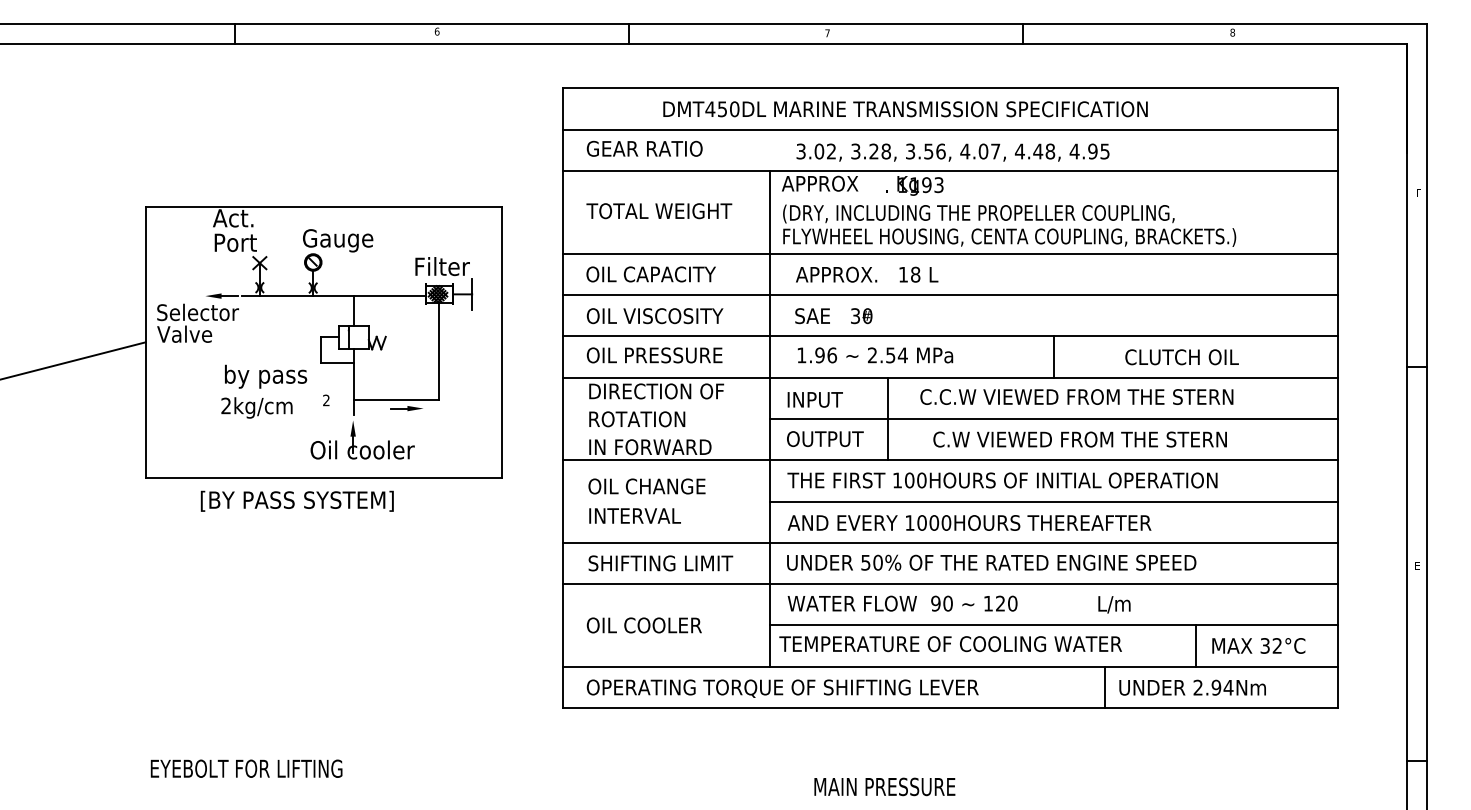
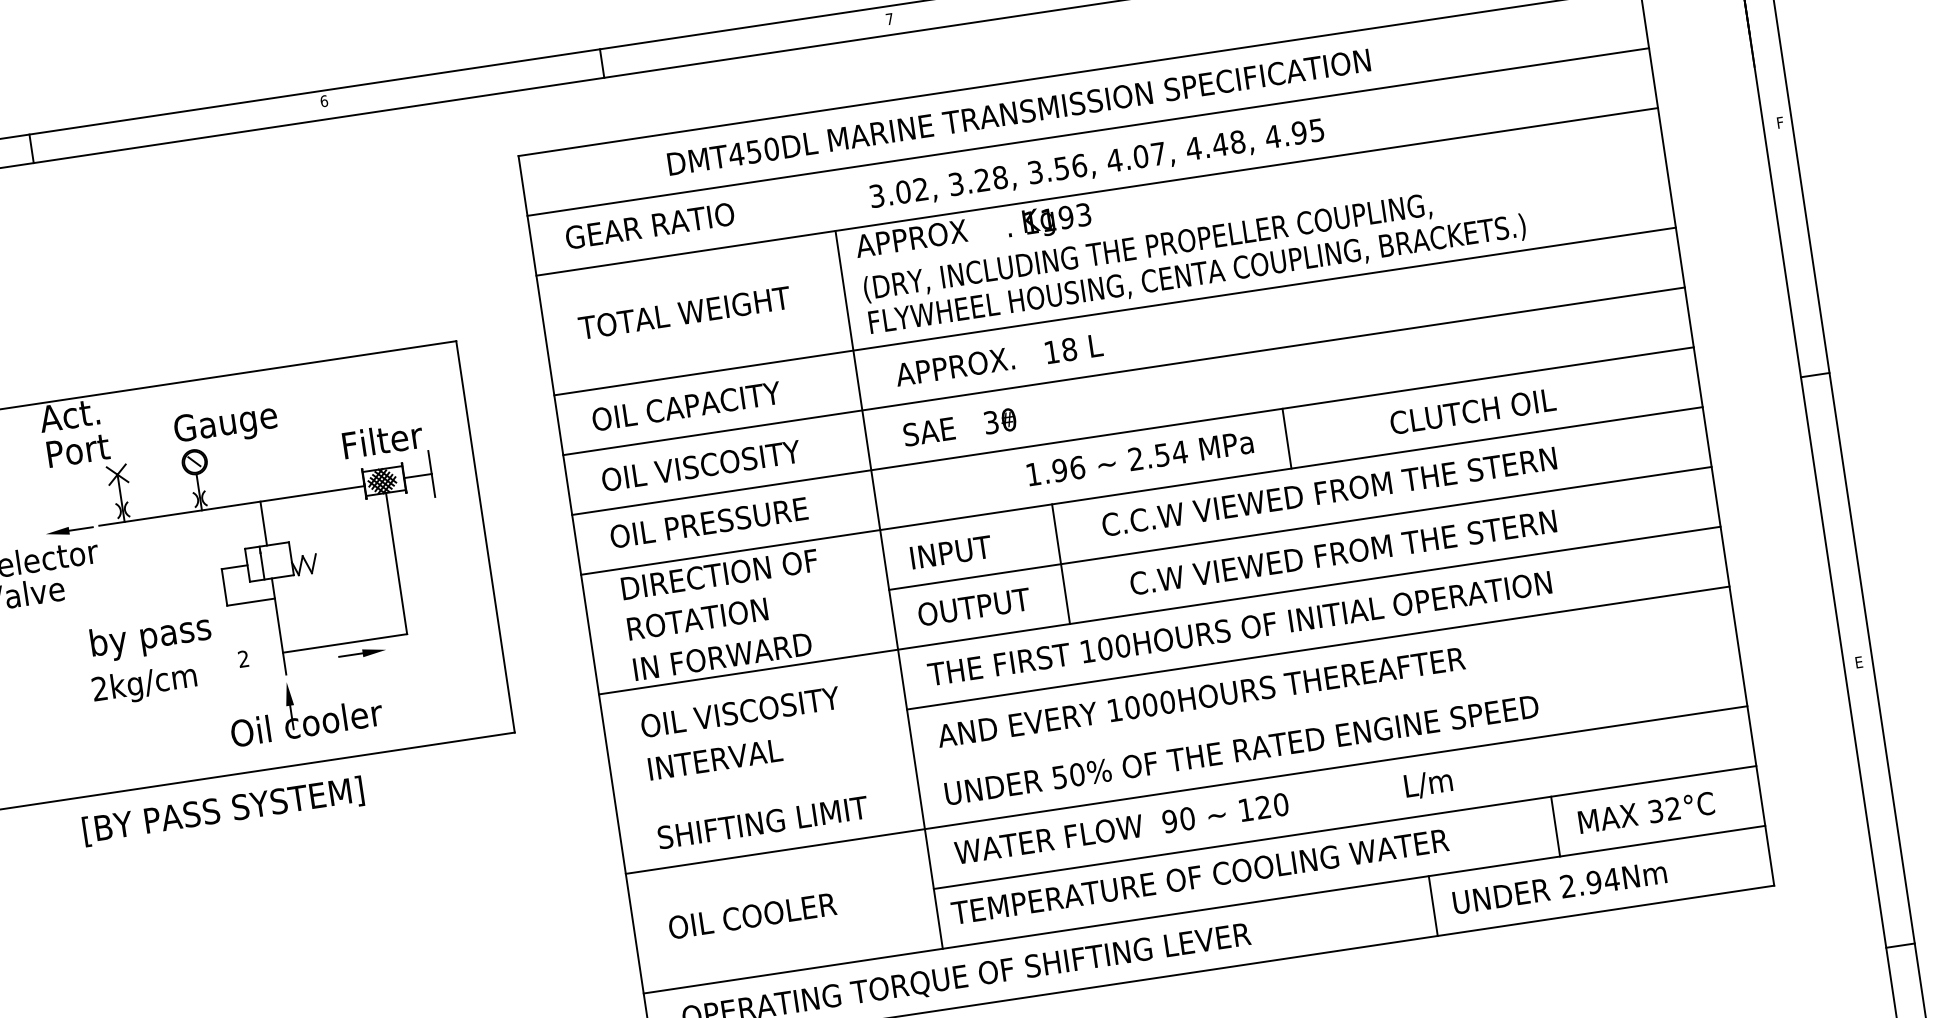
text: (875, 355) -> (1140, 458), moved
text: (674, 486) -> (766, 708), OIL CHANGE -> OIL VISCOSITY
line: (949, 542) -> (1176, 729), removed

